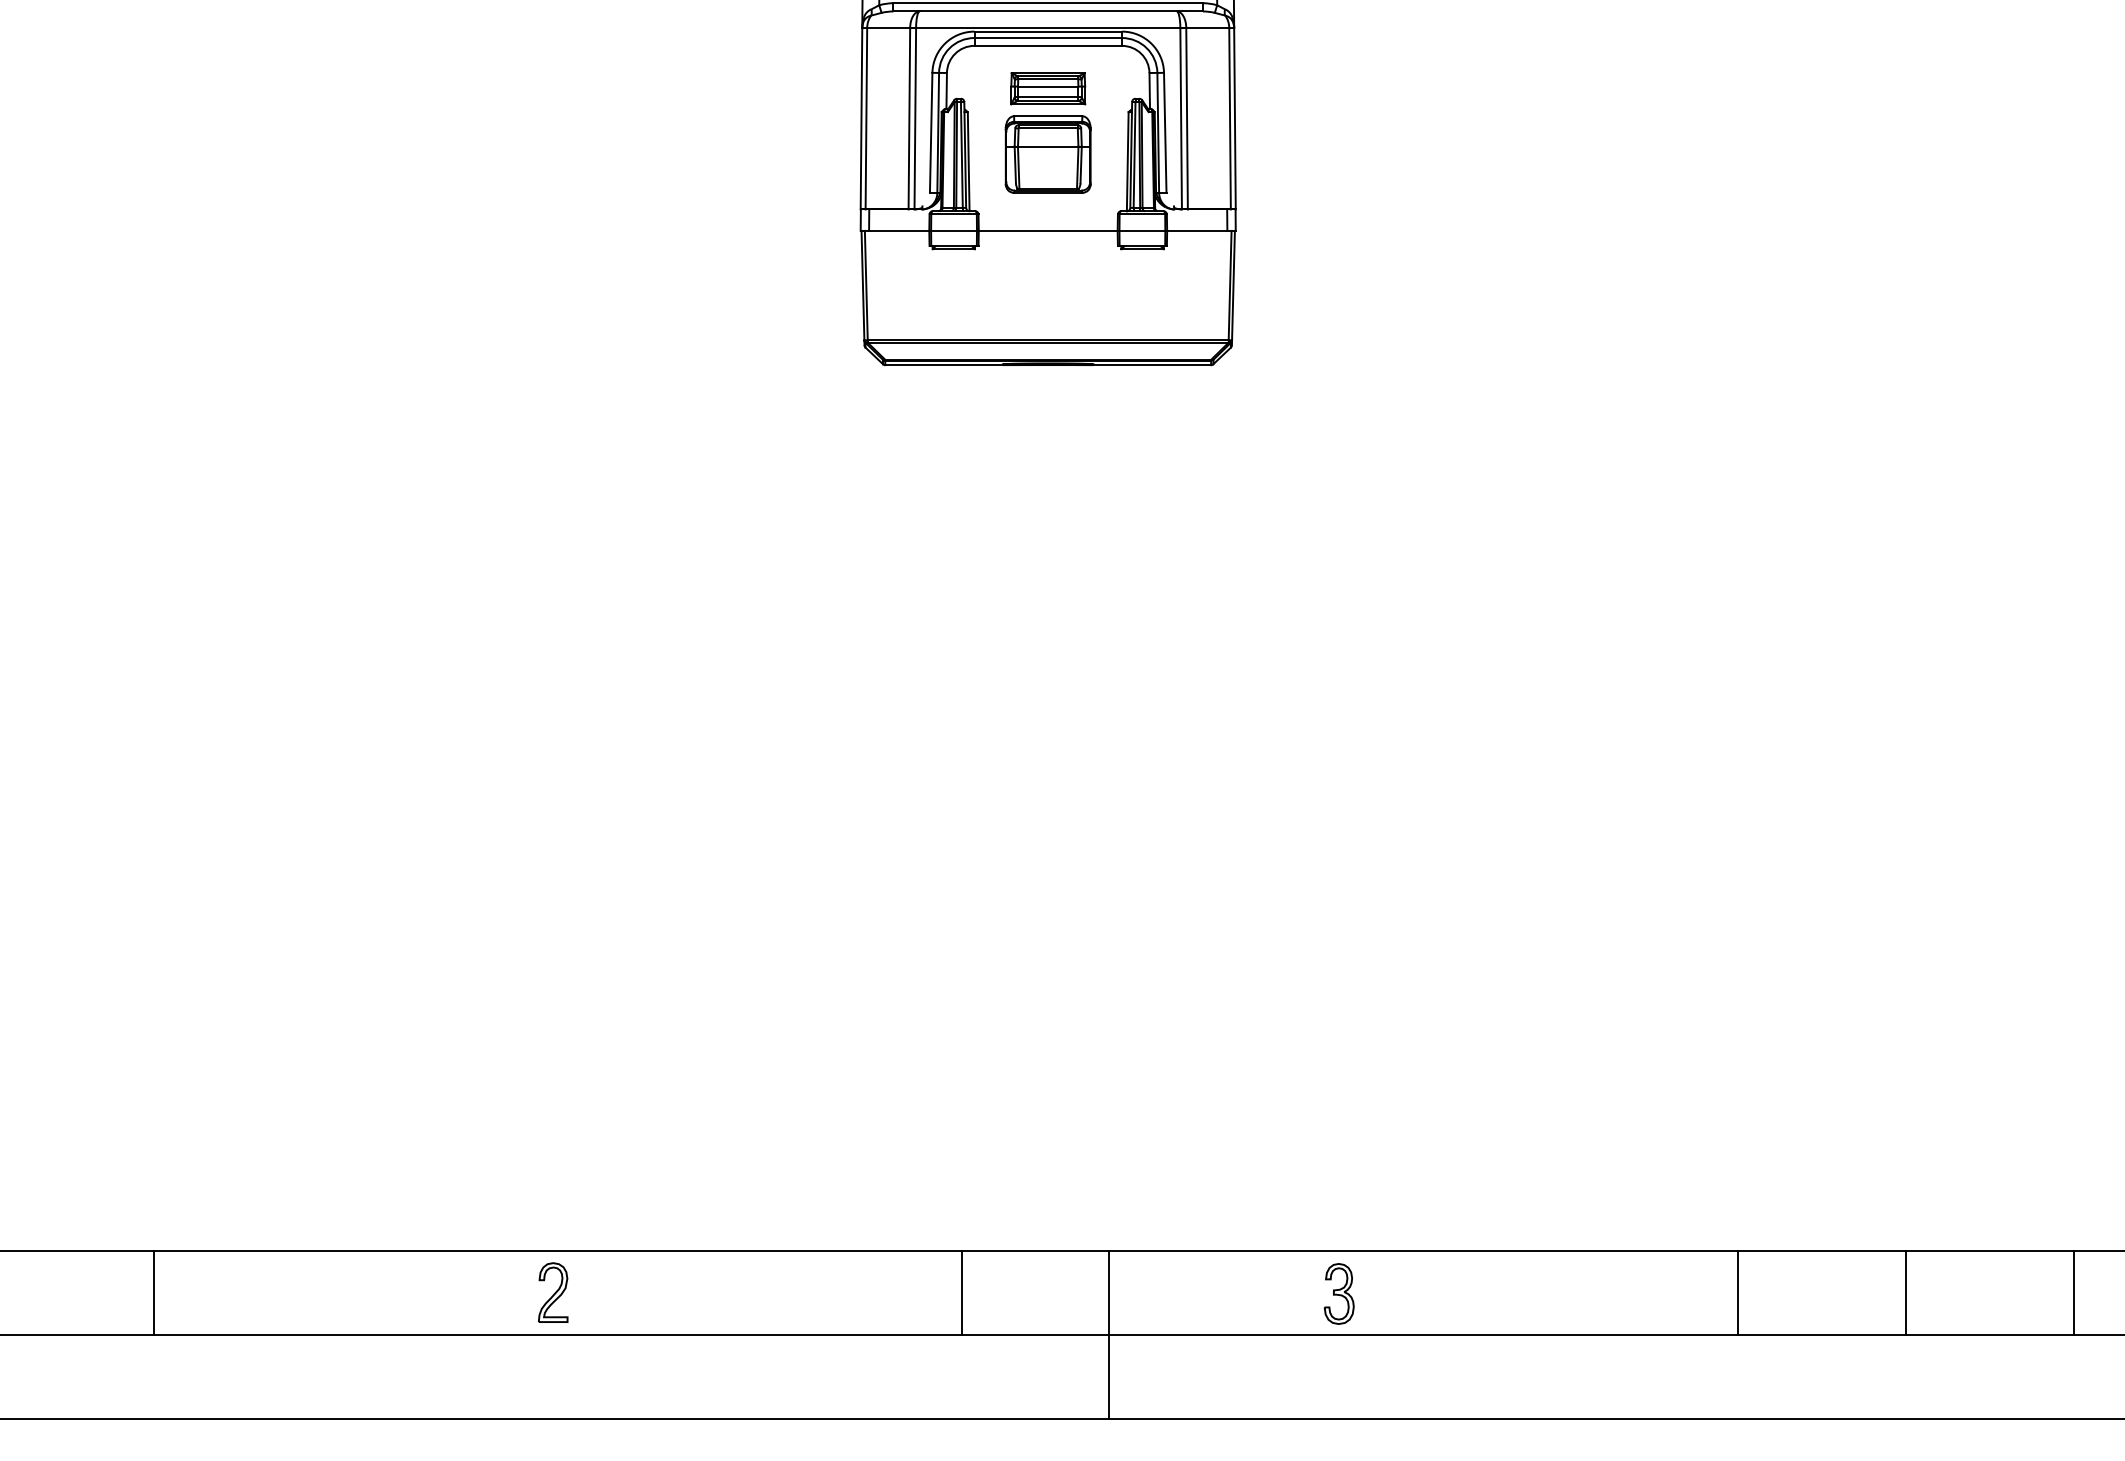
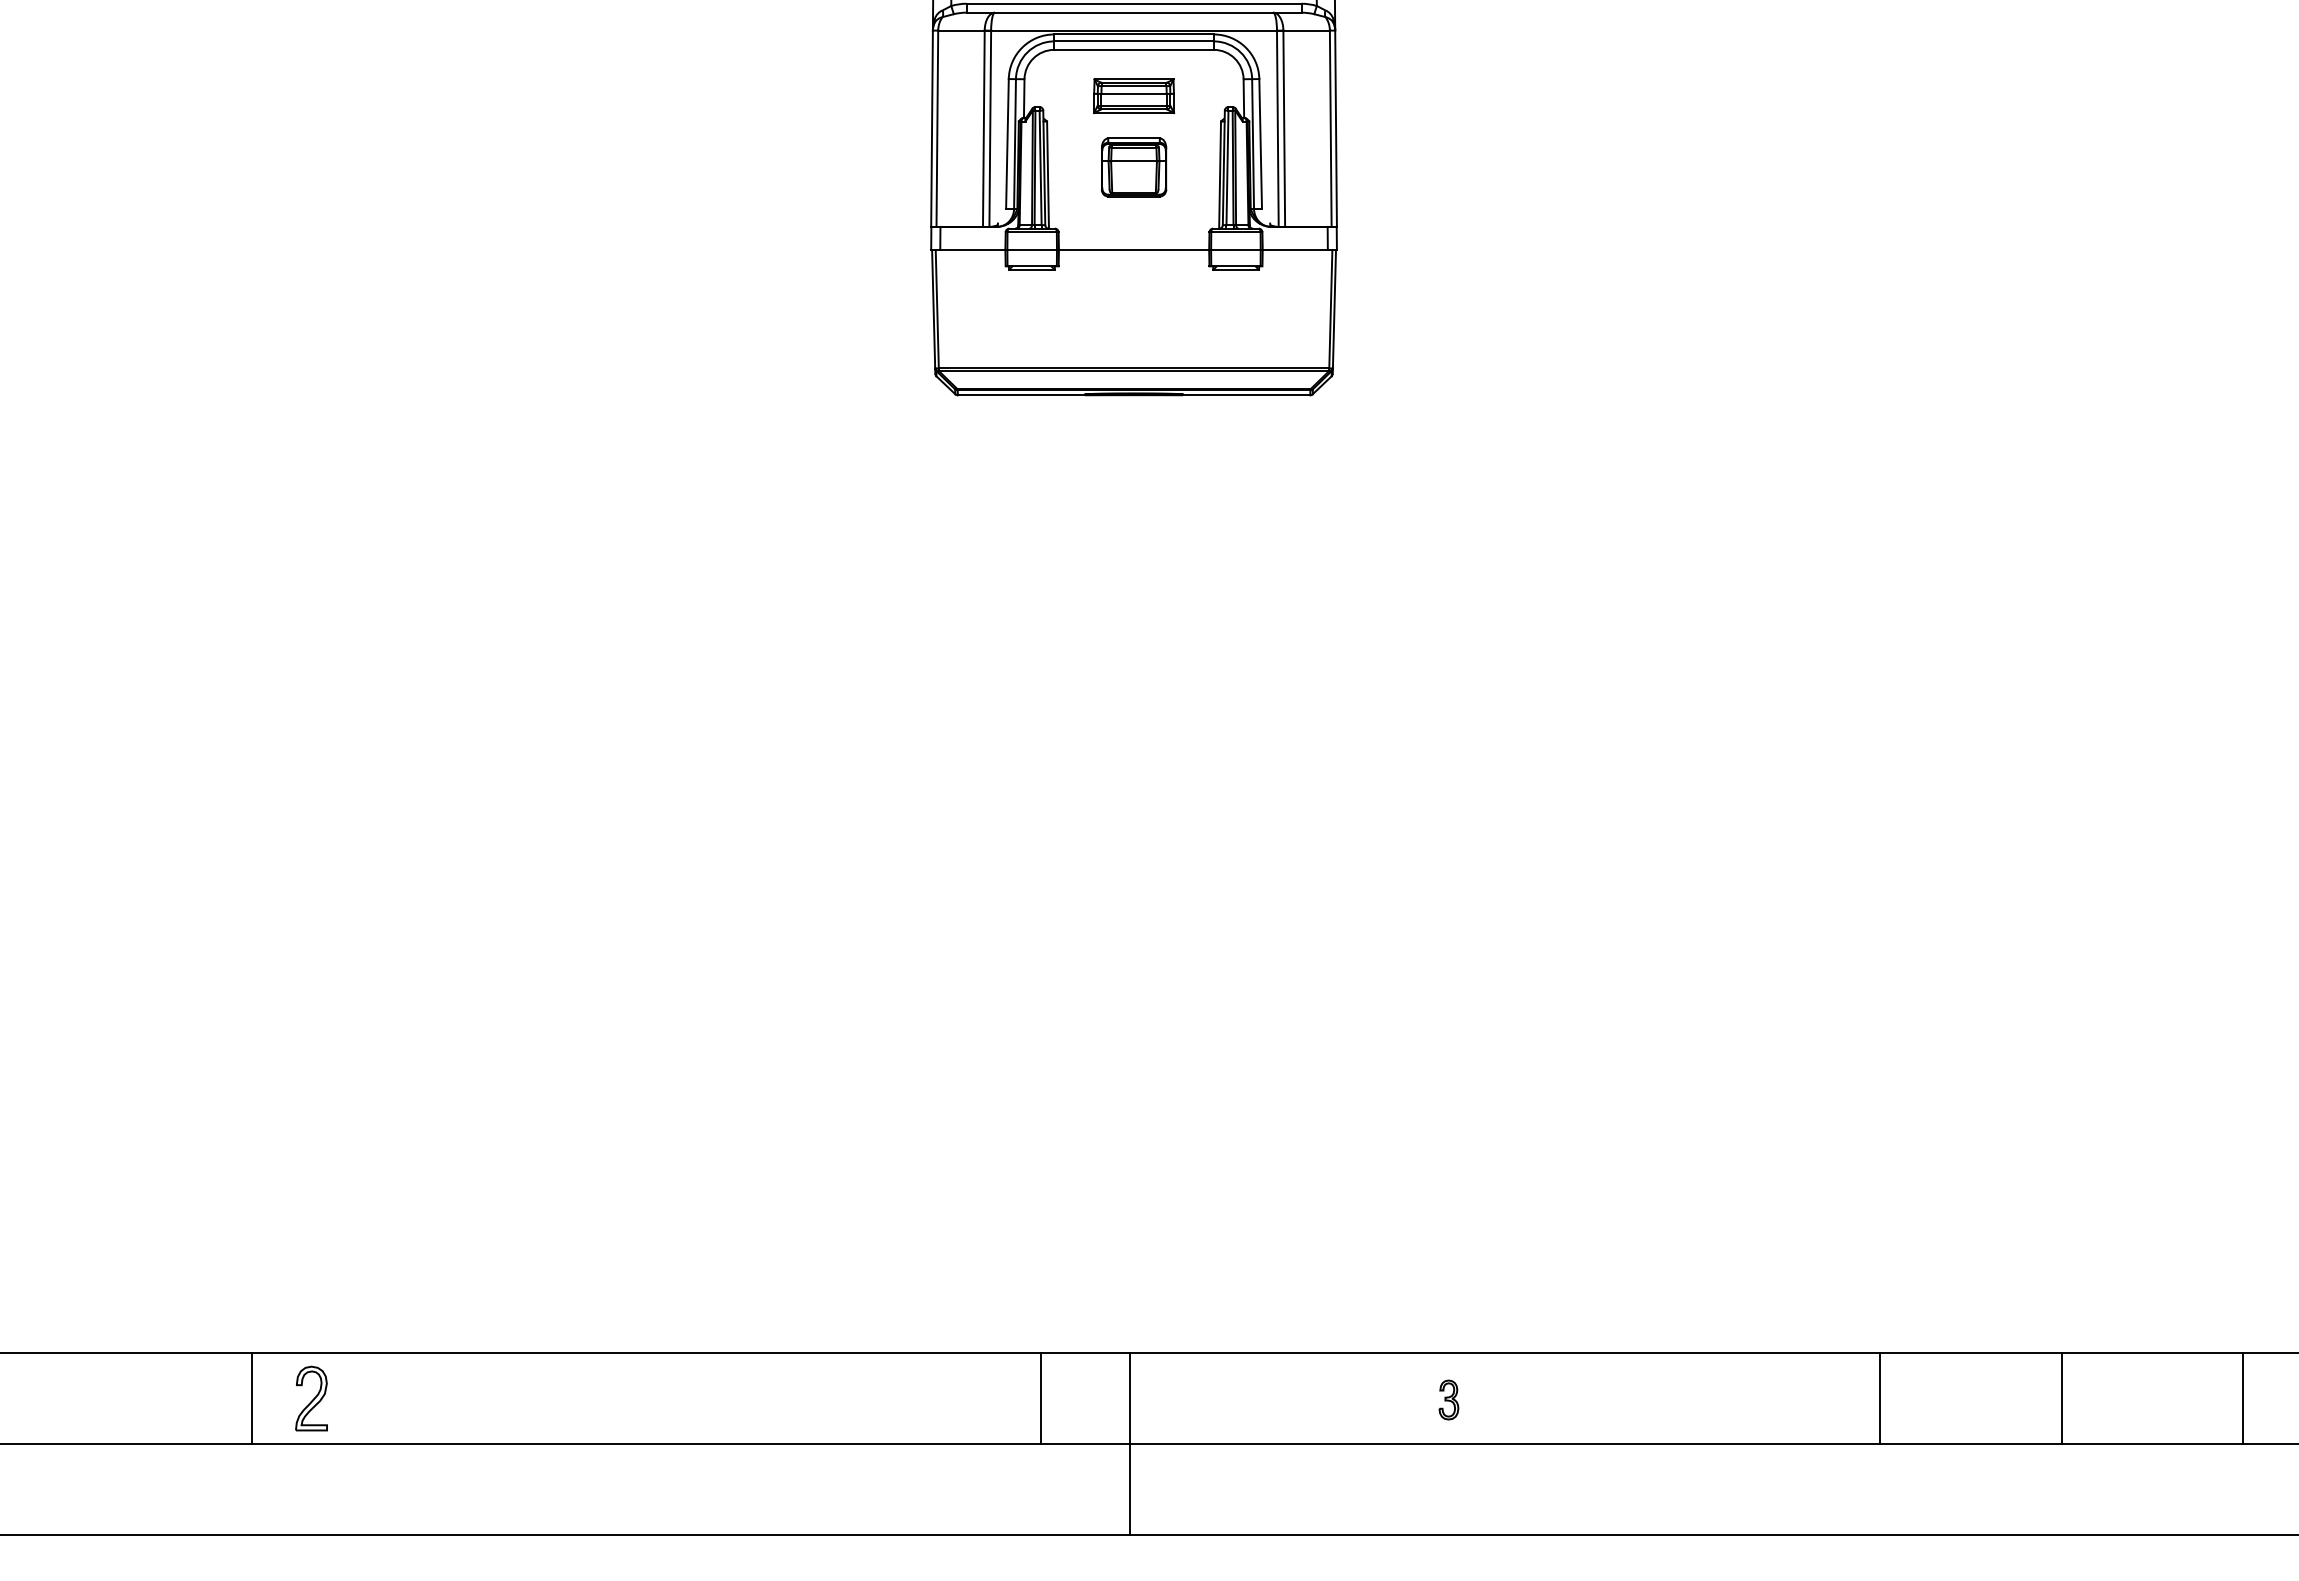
part: (1047, 154) -> (1133, 167), size x0.7
line: (154, 1292) -> (252, 1398), moved
part: (553, 1292) -> (311, 1398), moved
part: (1338, 1293) -> (1448, 1399), size x0.6
line: (1108, 1334) -> (1129, 1443), moved

